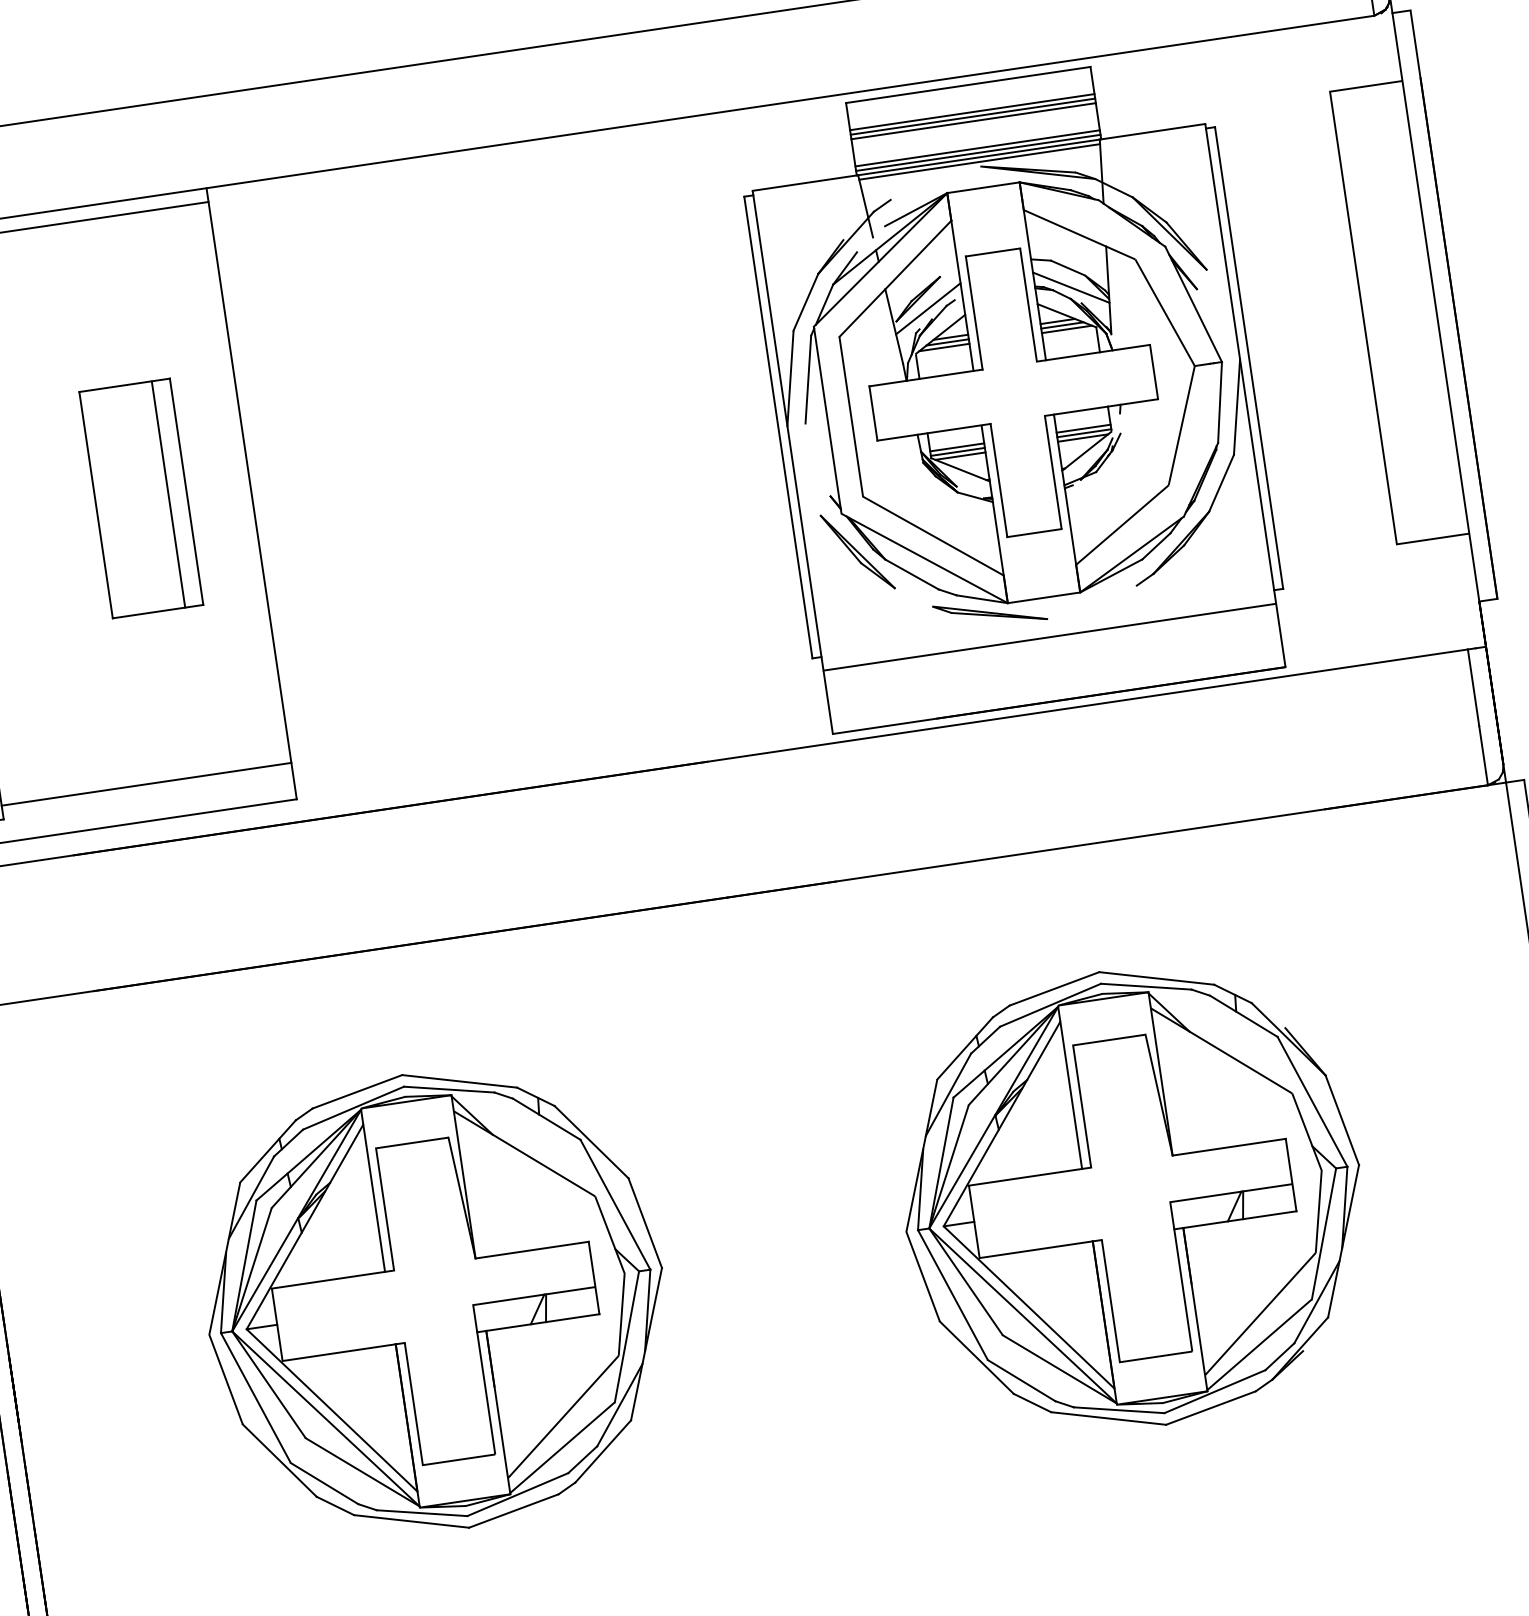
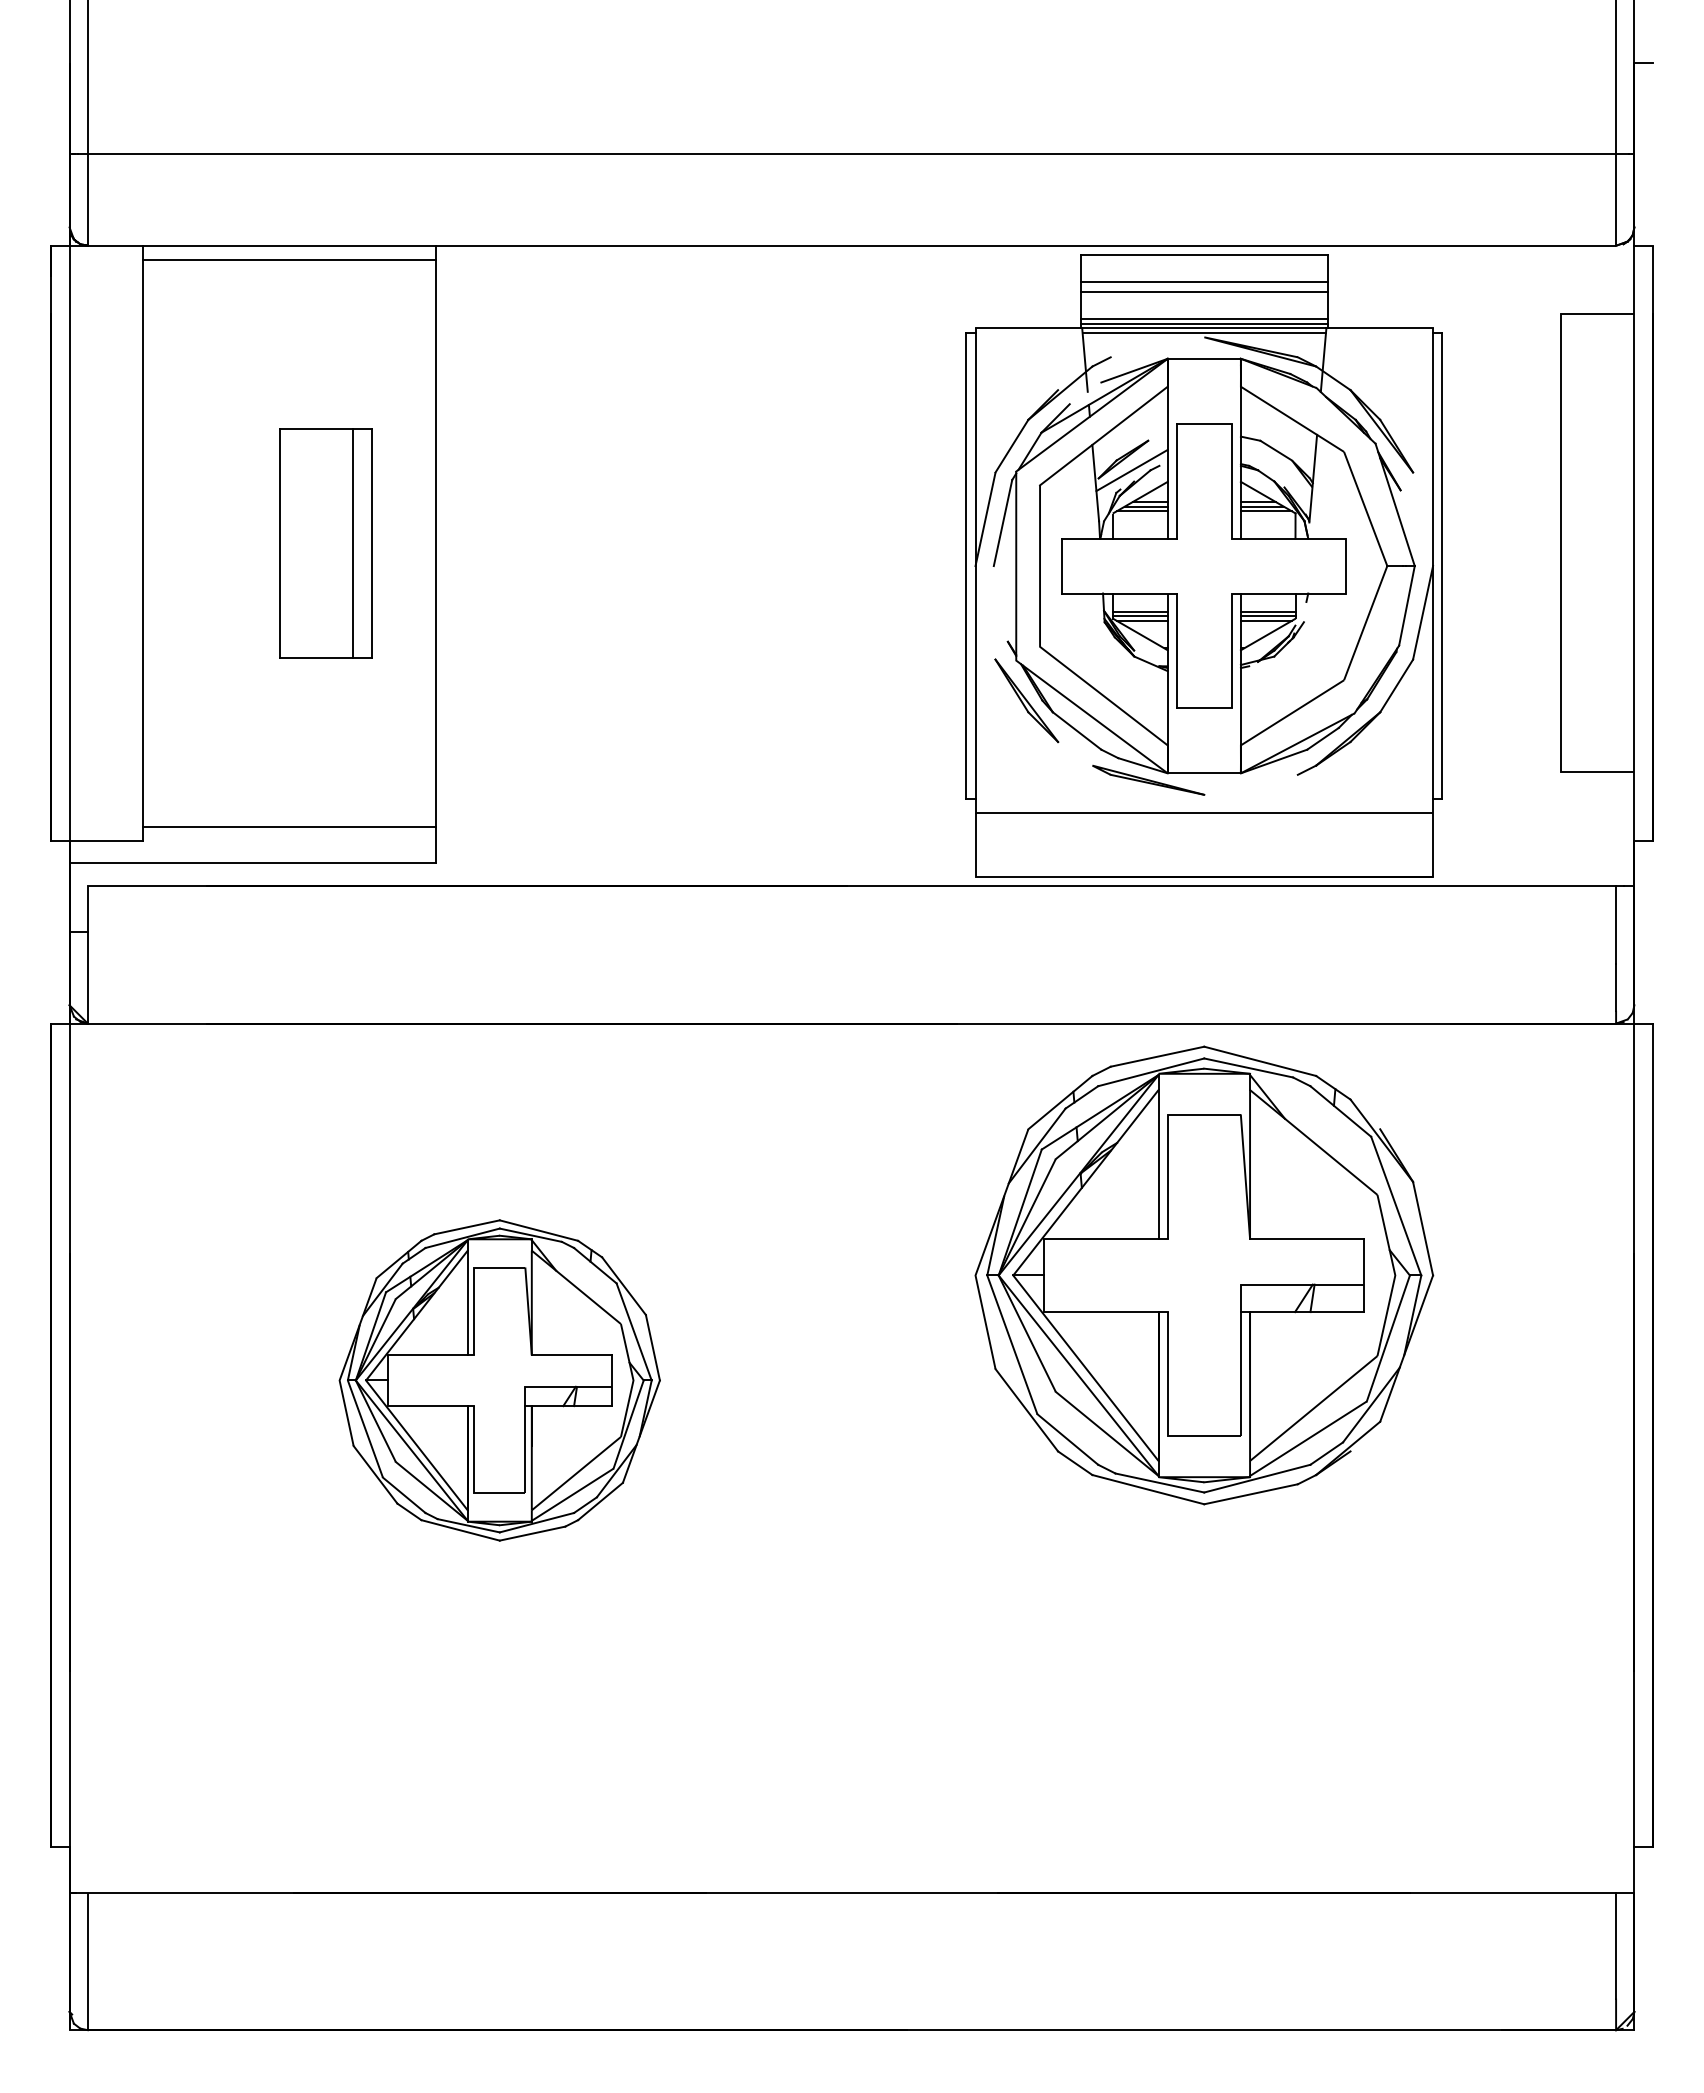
line: (972, 116) -> (1203, 286), removed
line: (1071, 287) -> (1276, 470), removed
part: (1132, 1198) -> (1204, 1275), moved
part: (435, 1301) -> (499, 1380), size x0.7

